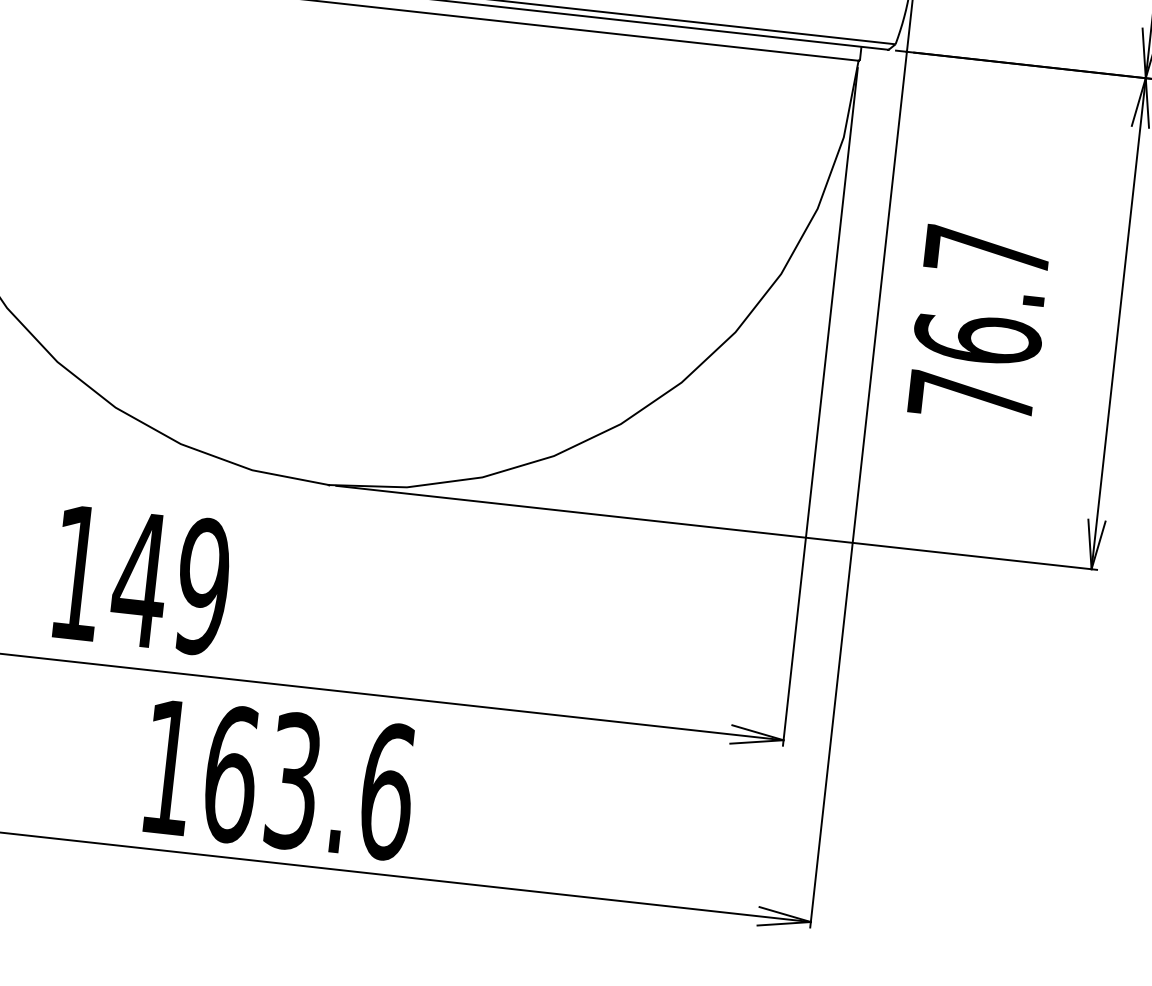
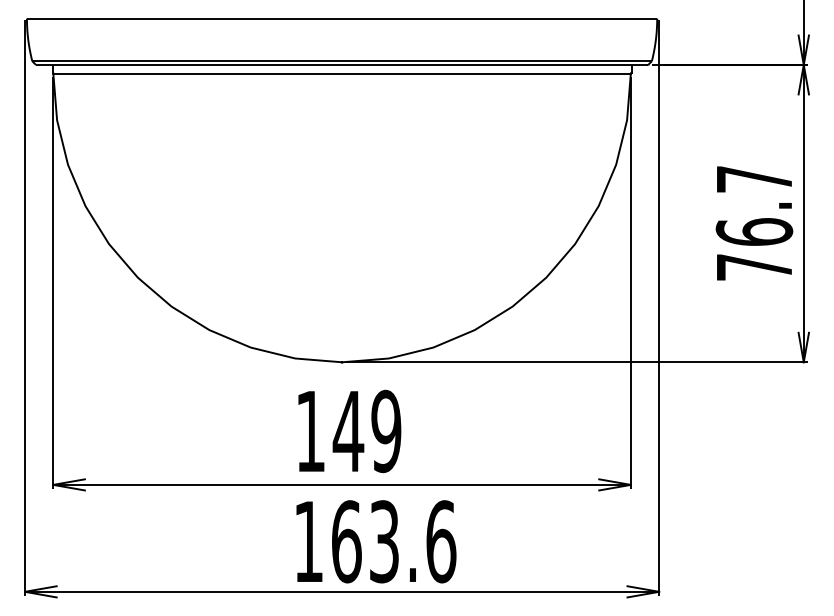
text: (979, 324) -> (754, 223), moved
text: (141, 580) -> (349, 431), moved
text: (280, 779) -> (376, 541), moved

